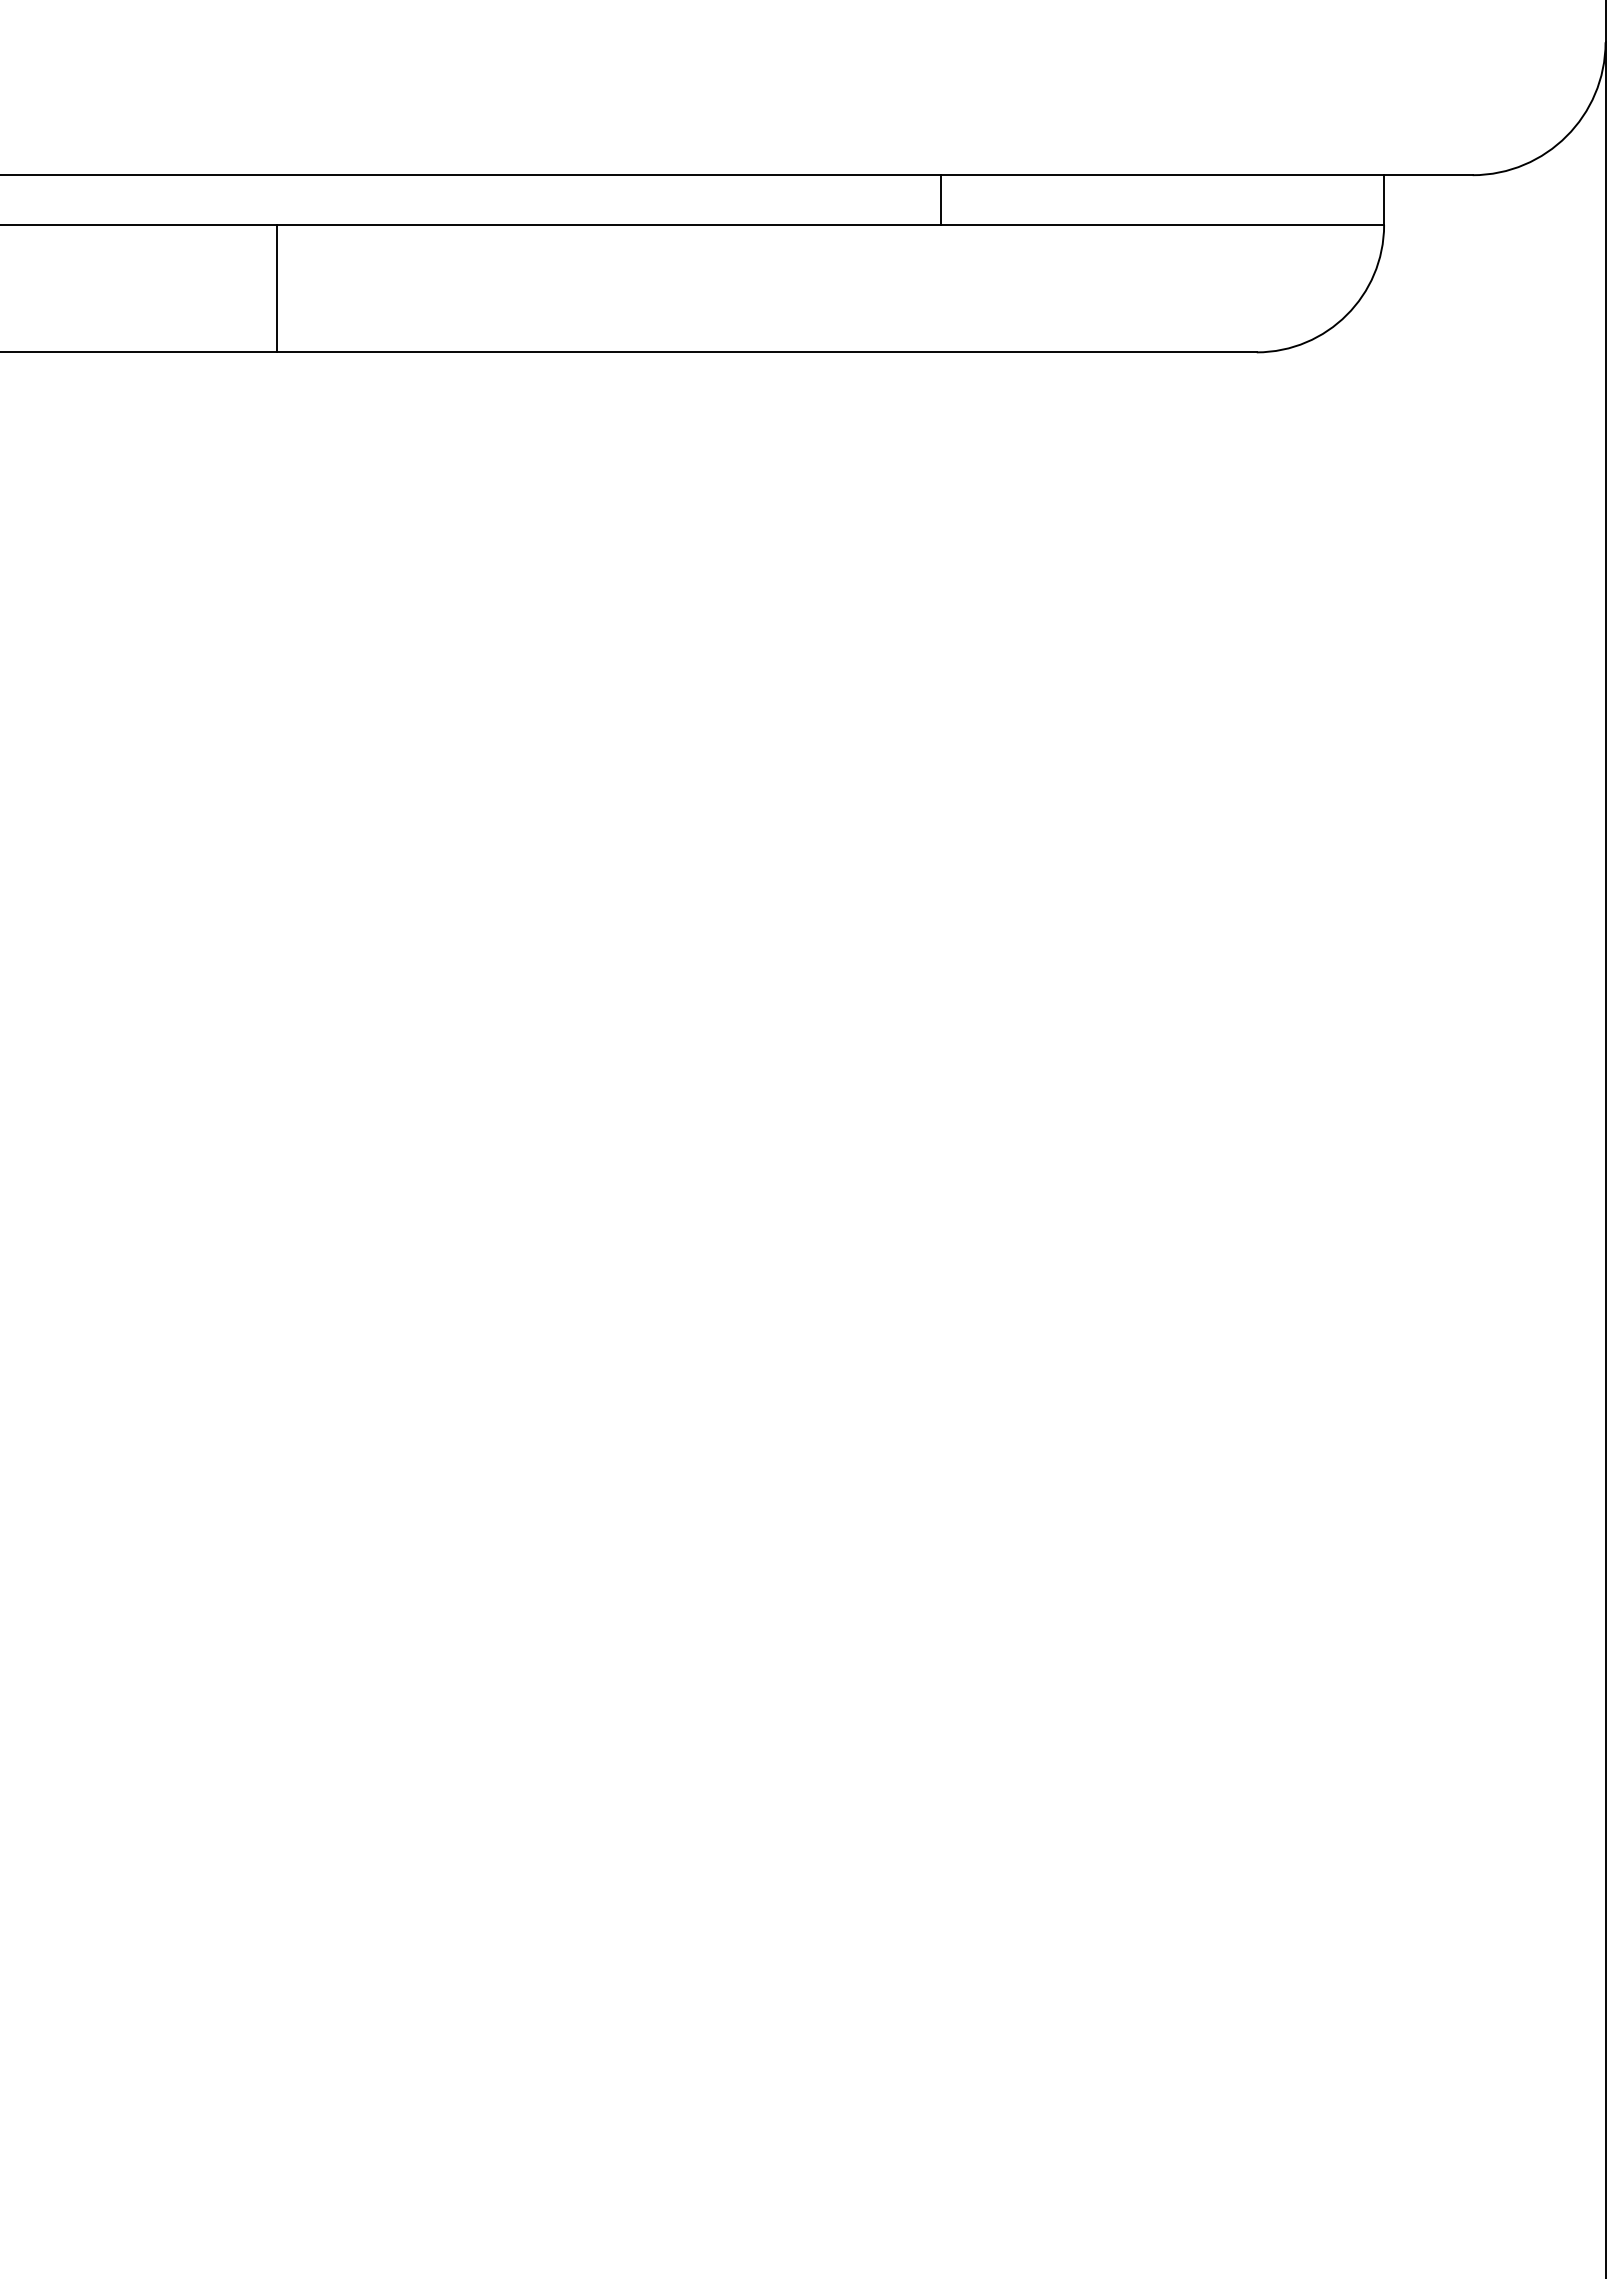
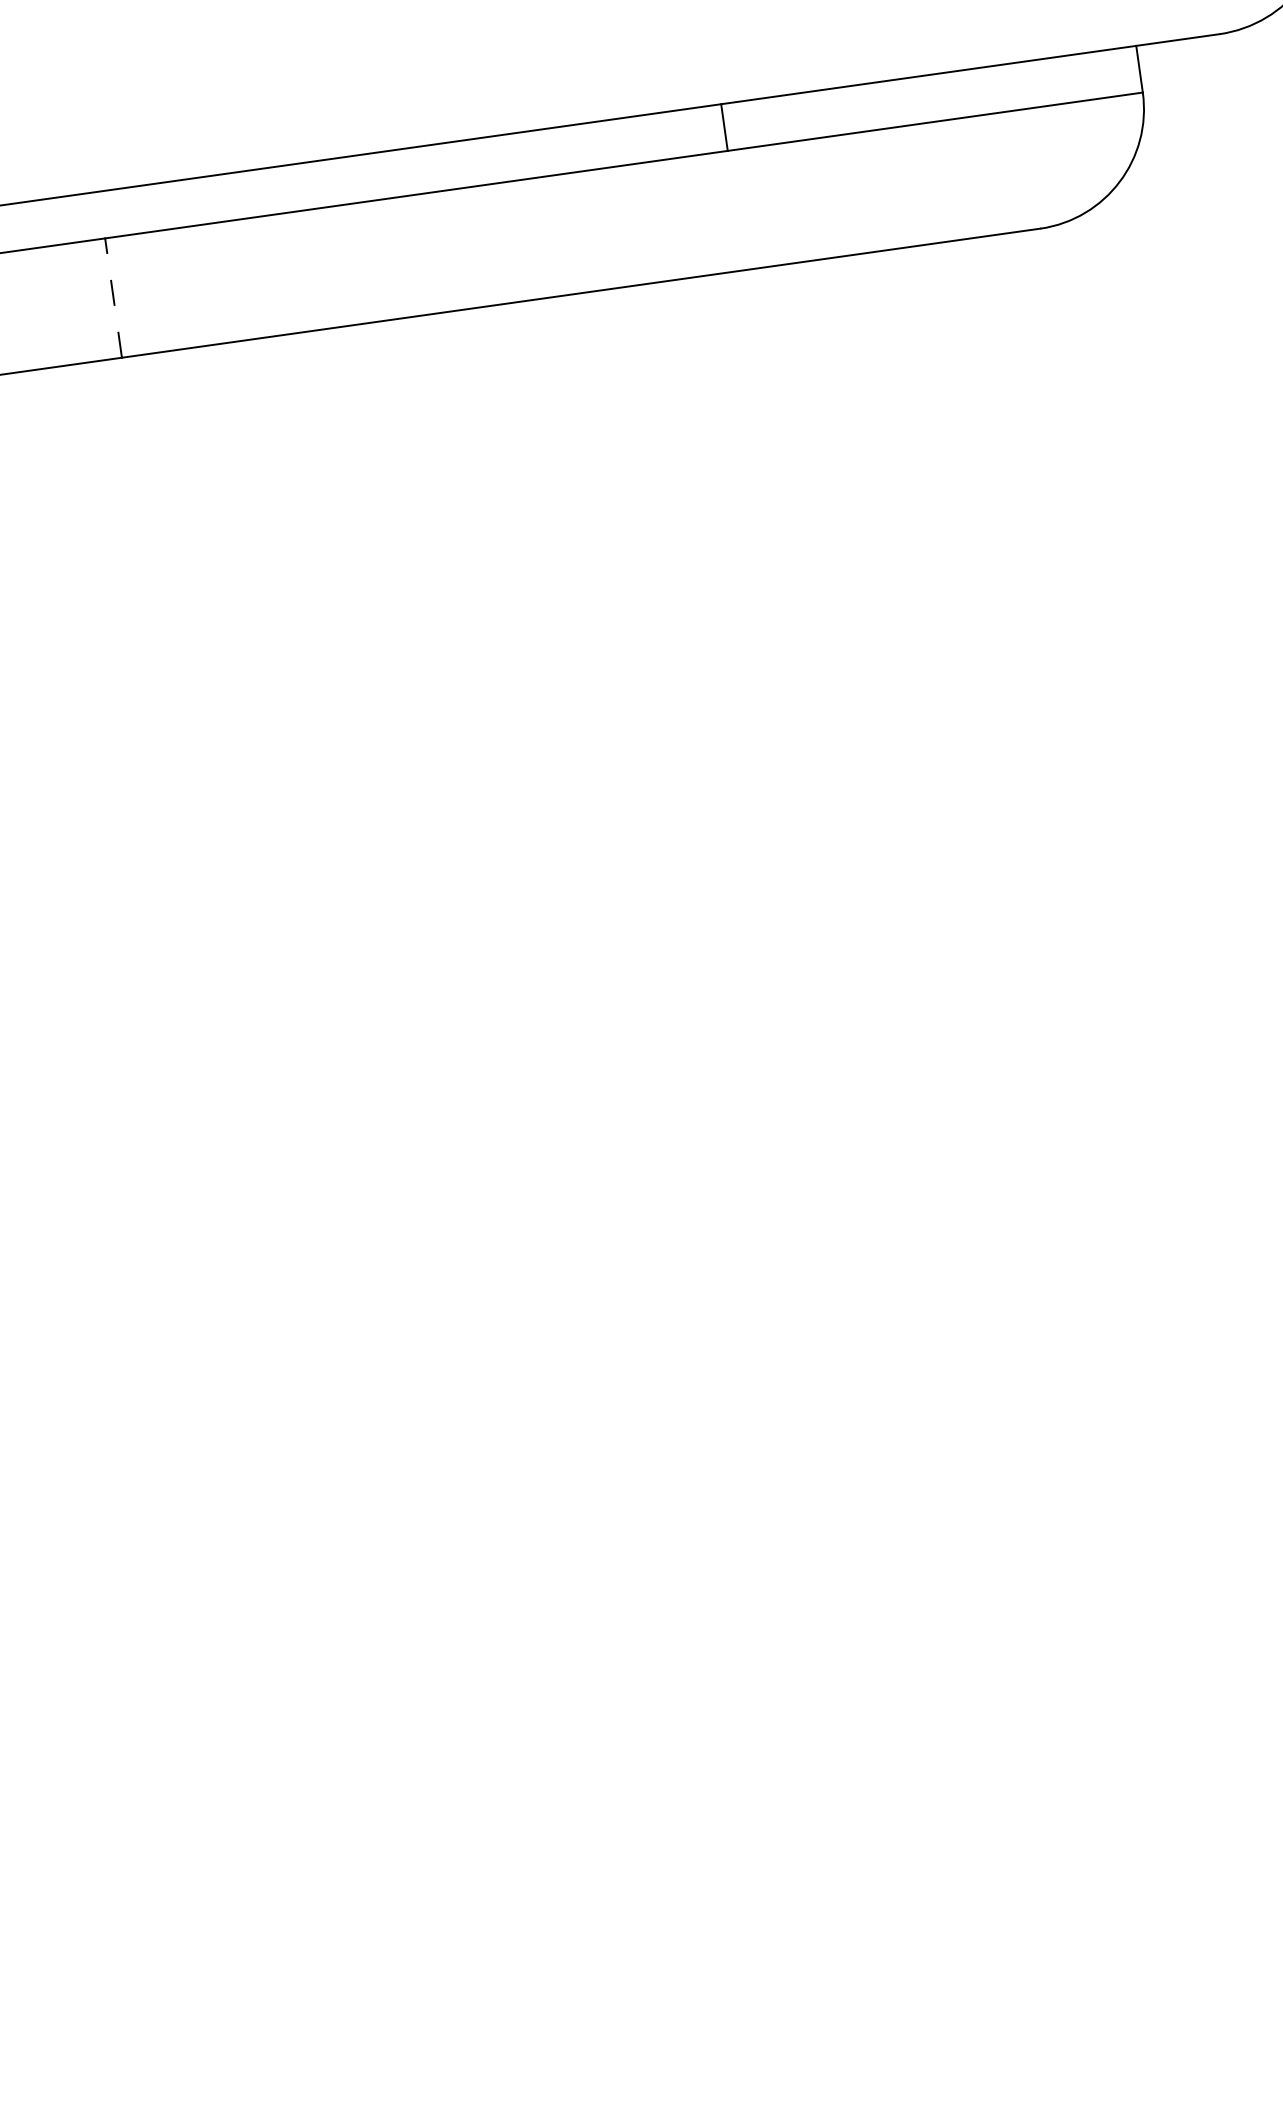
line: (276, 288) -> (113, 297), solid -> dashed

